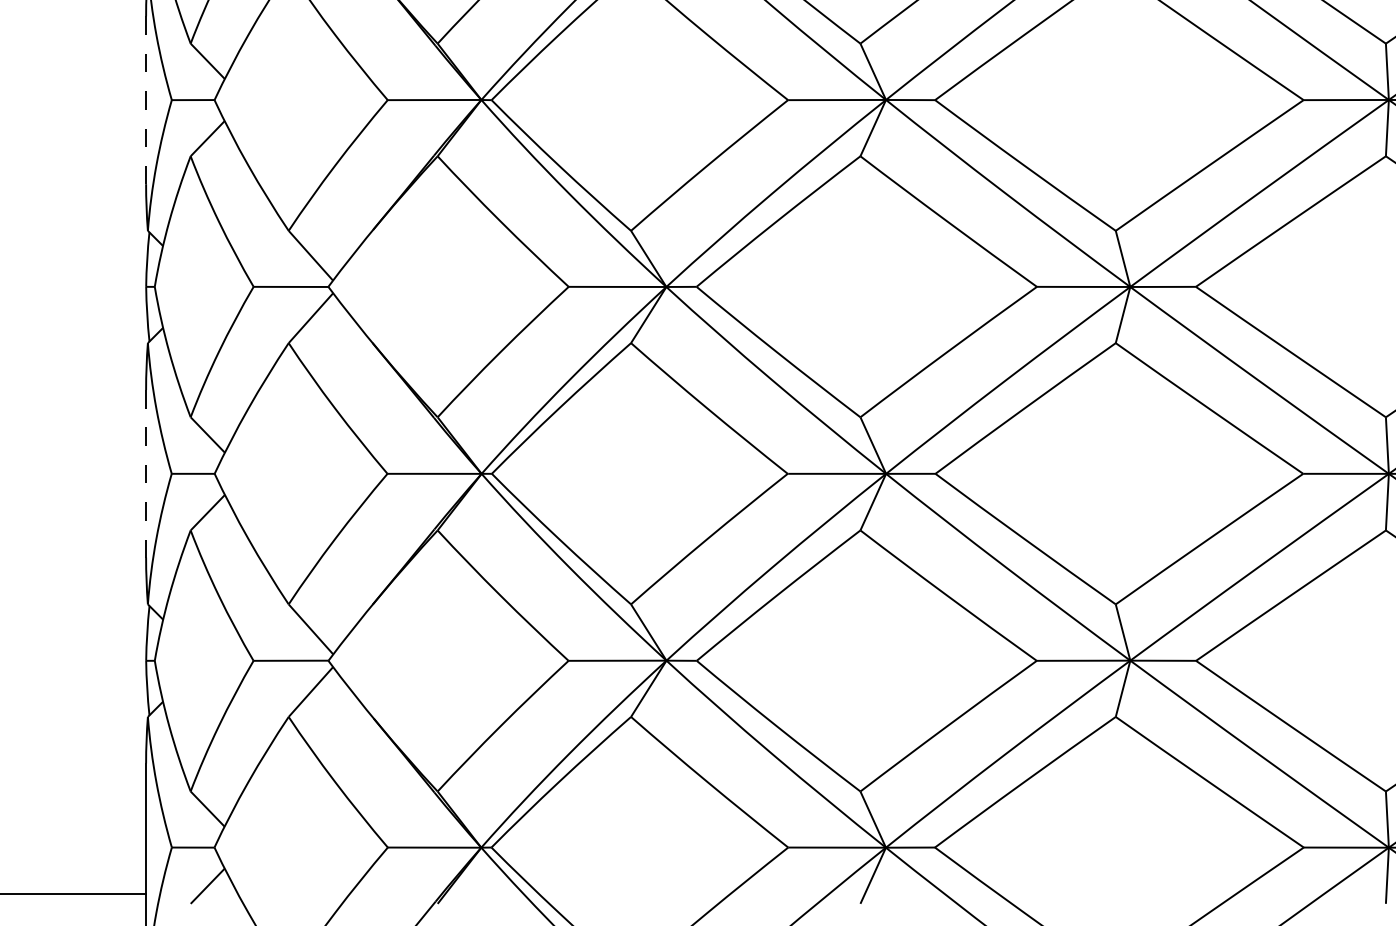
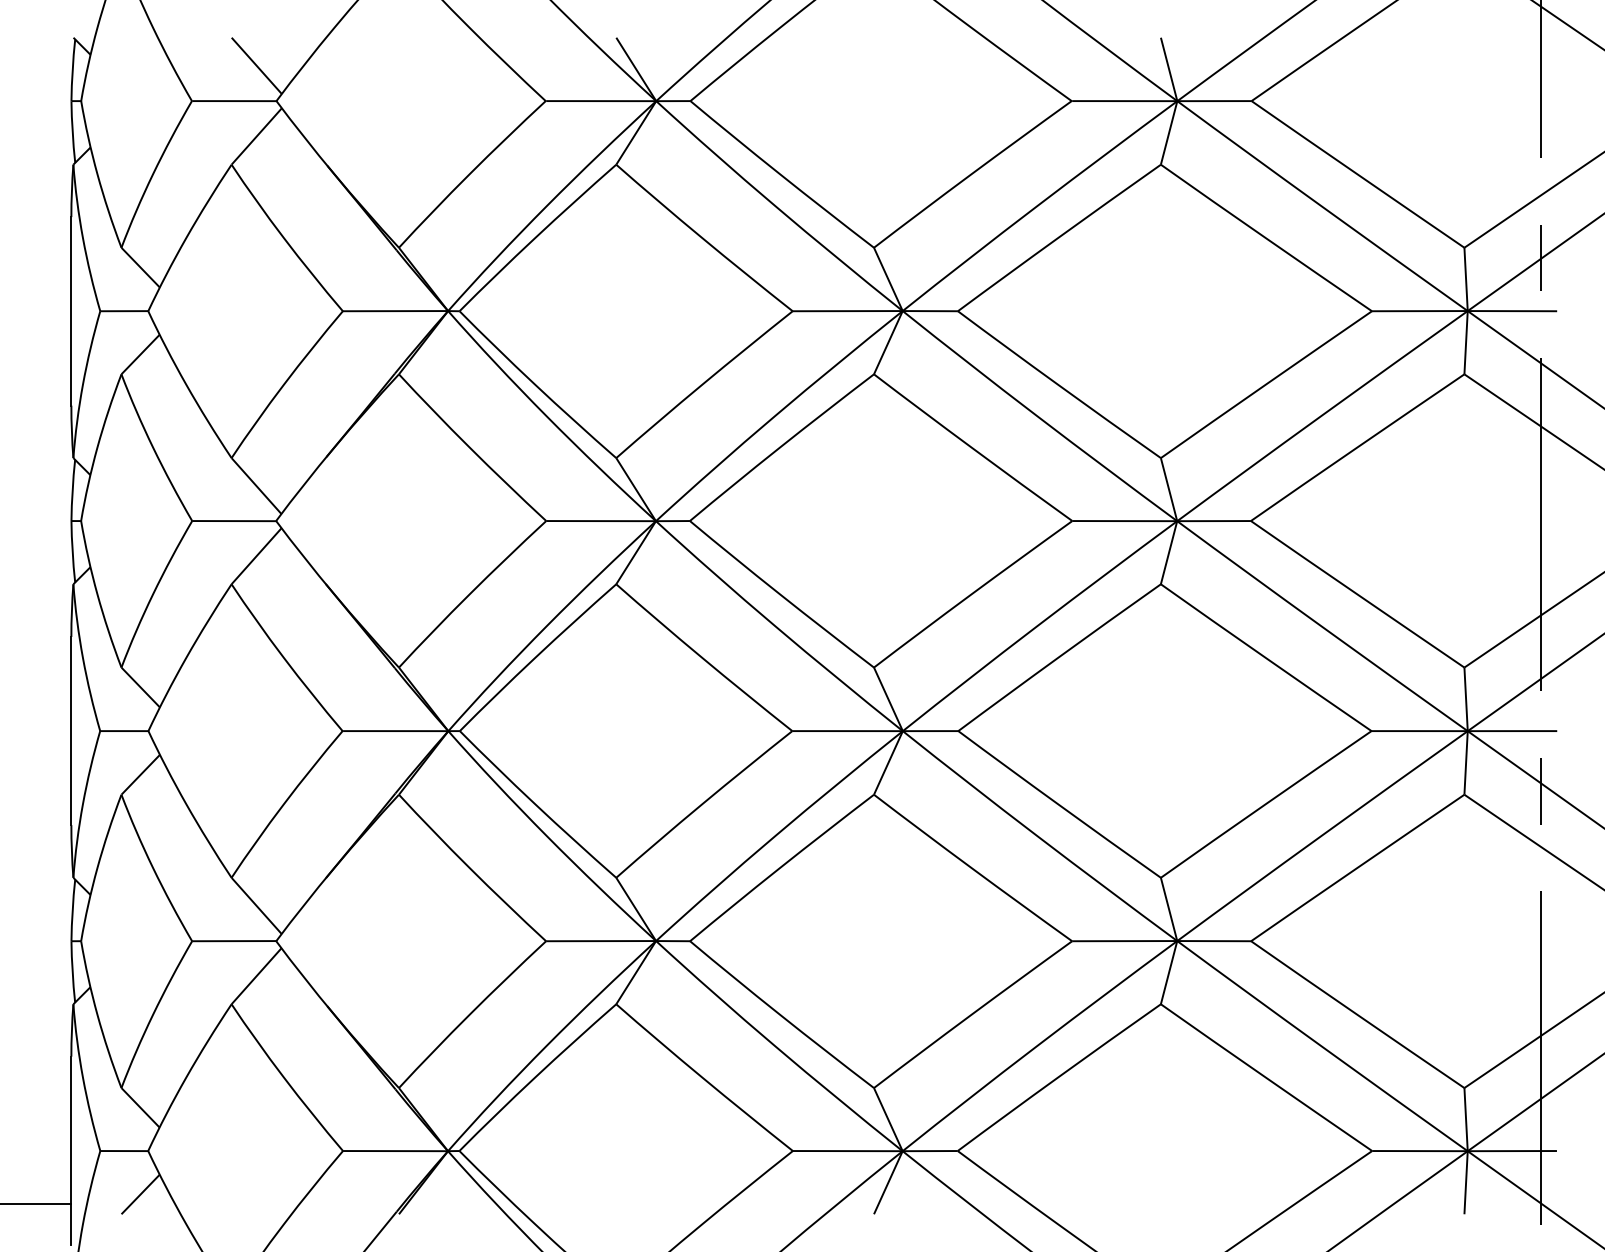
line: (146, 100) -> (71, 311), dashed -> solid
line: (146, 474) -> (71, 731), dashed -> solid

